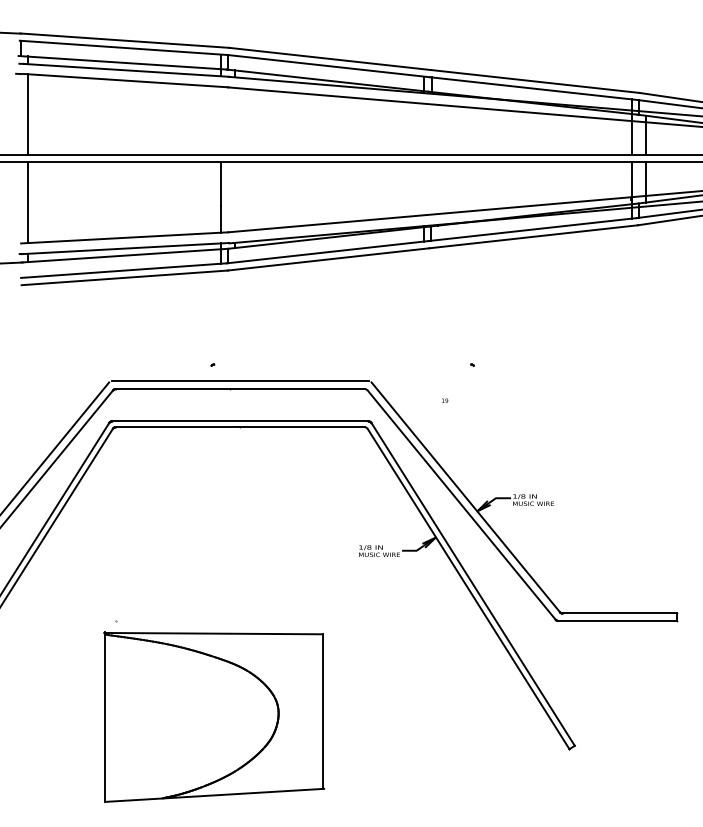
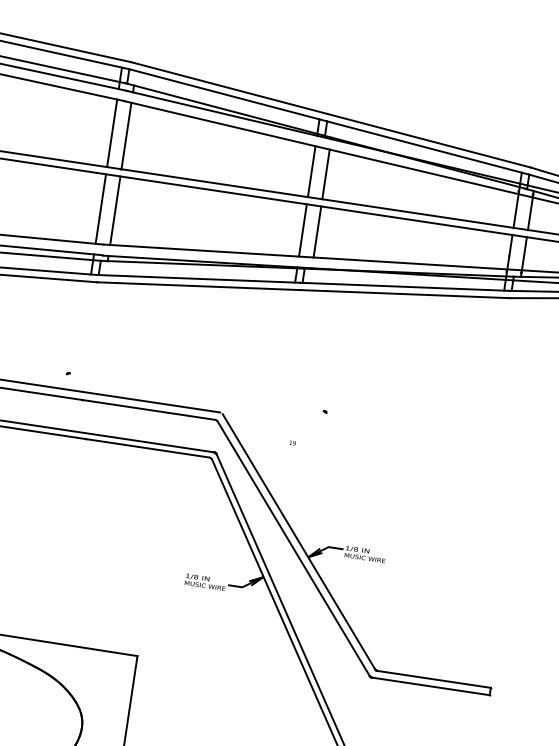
line: (220, 120) -> (112, 132), added
line: (235, 121) -> (126, 136), added
line: (423, 128) -> (311, 170), added
line: (438, 129) -> (326, 173), added
line: (423, 188) -> (302, 230), added
line: (438, 188) -> (317, 232), added
line: (235, 196) -> (115, 210), added

